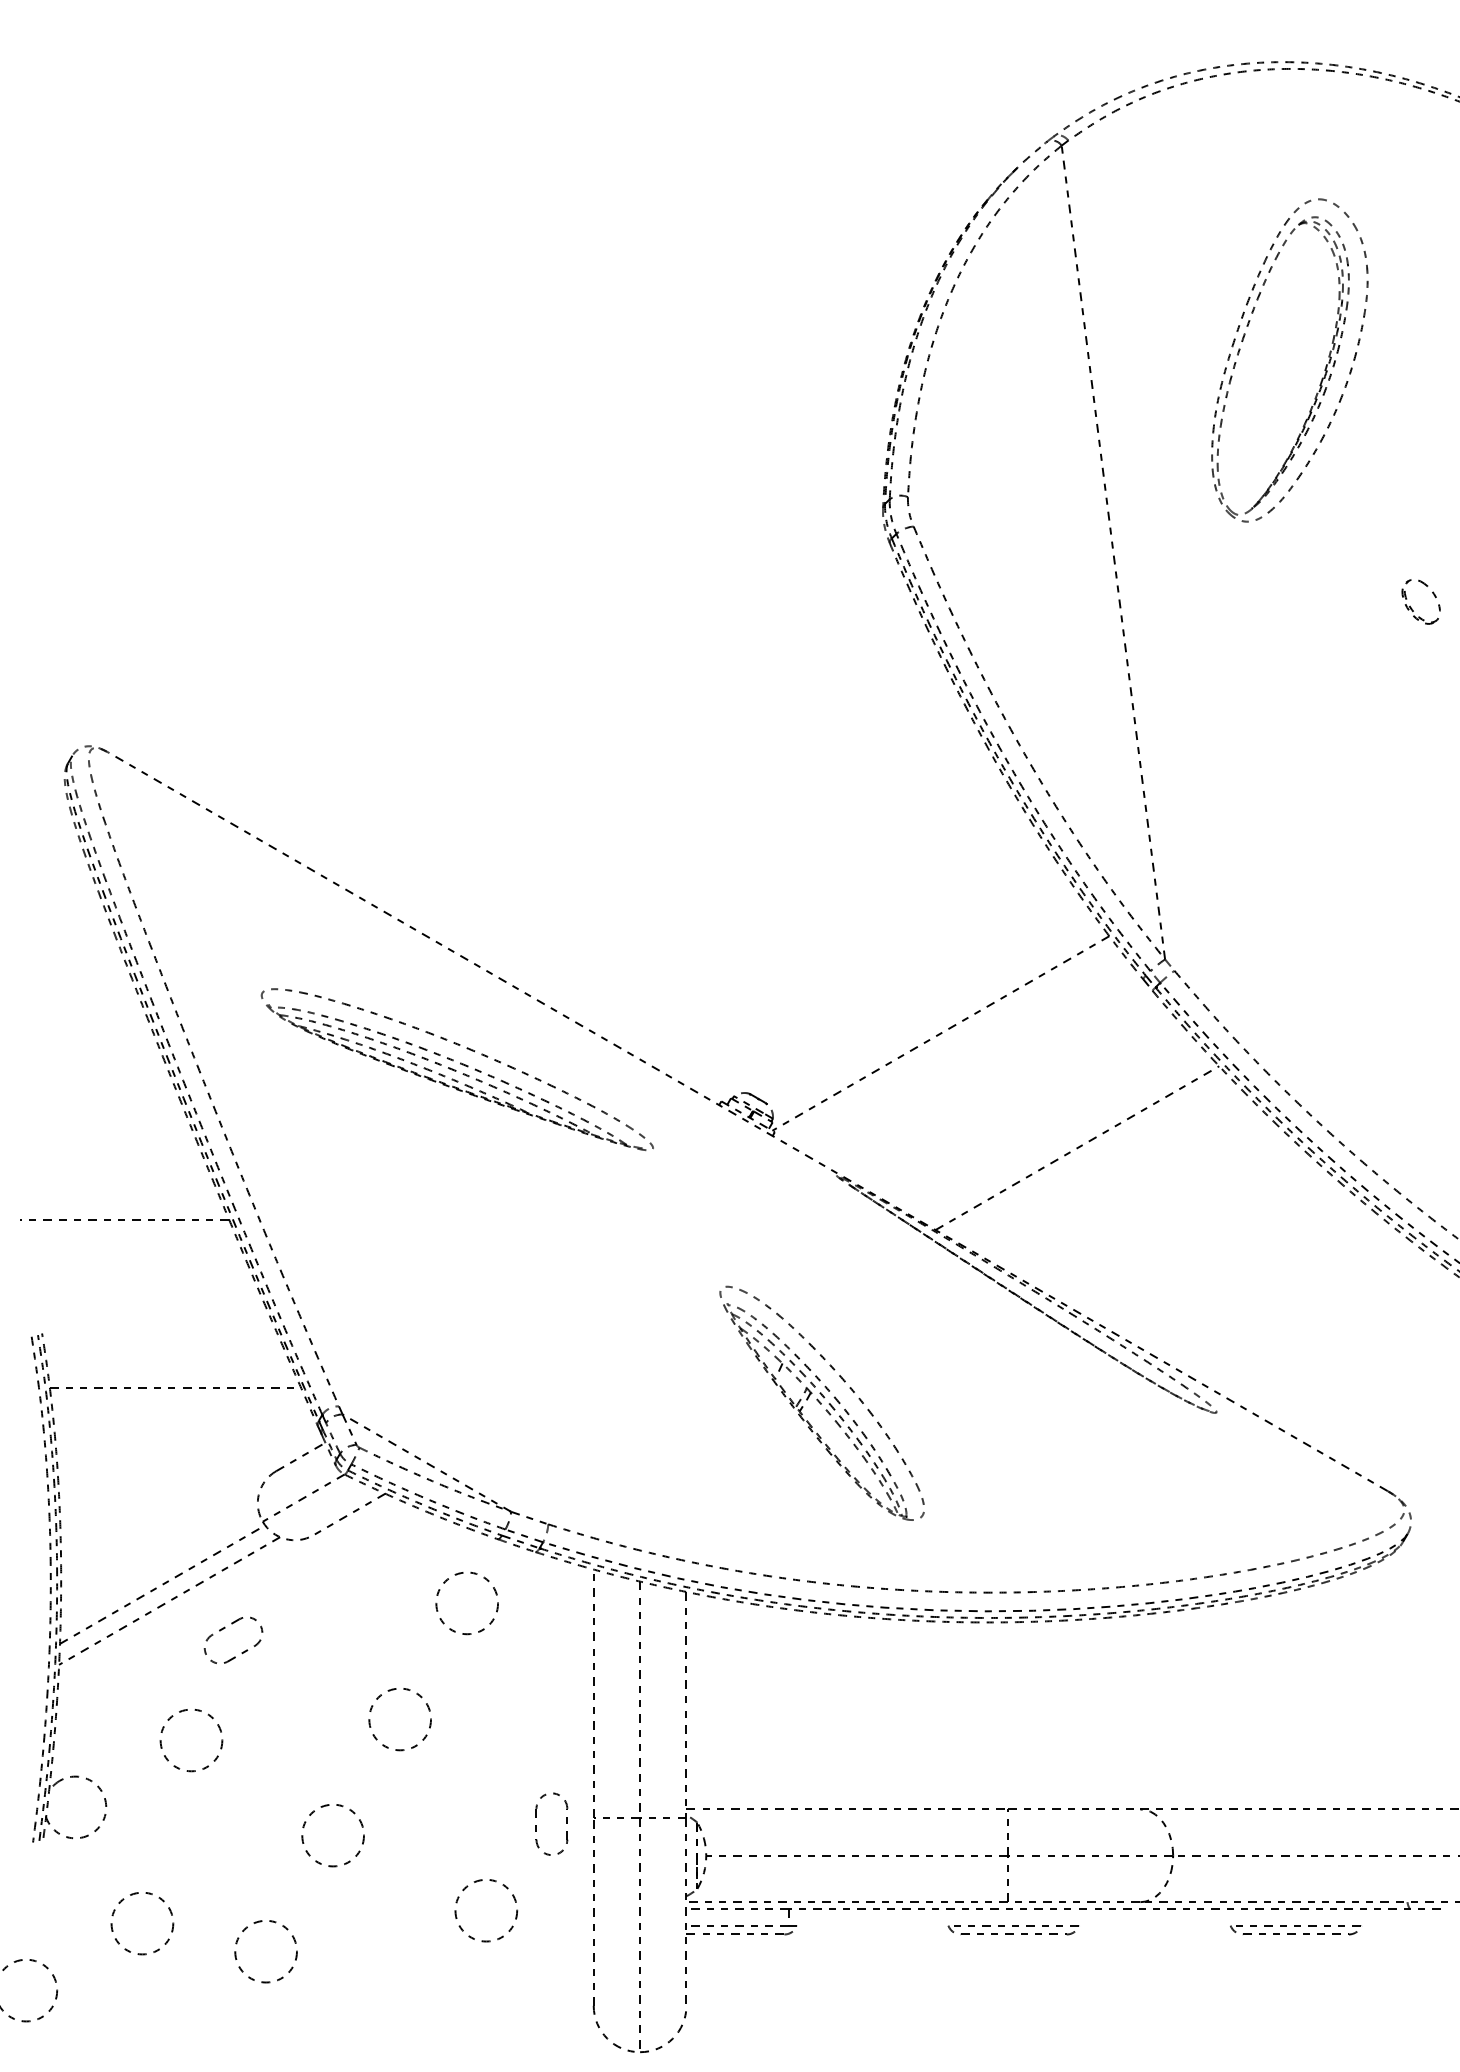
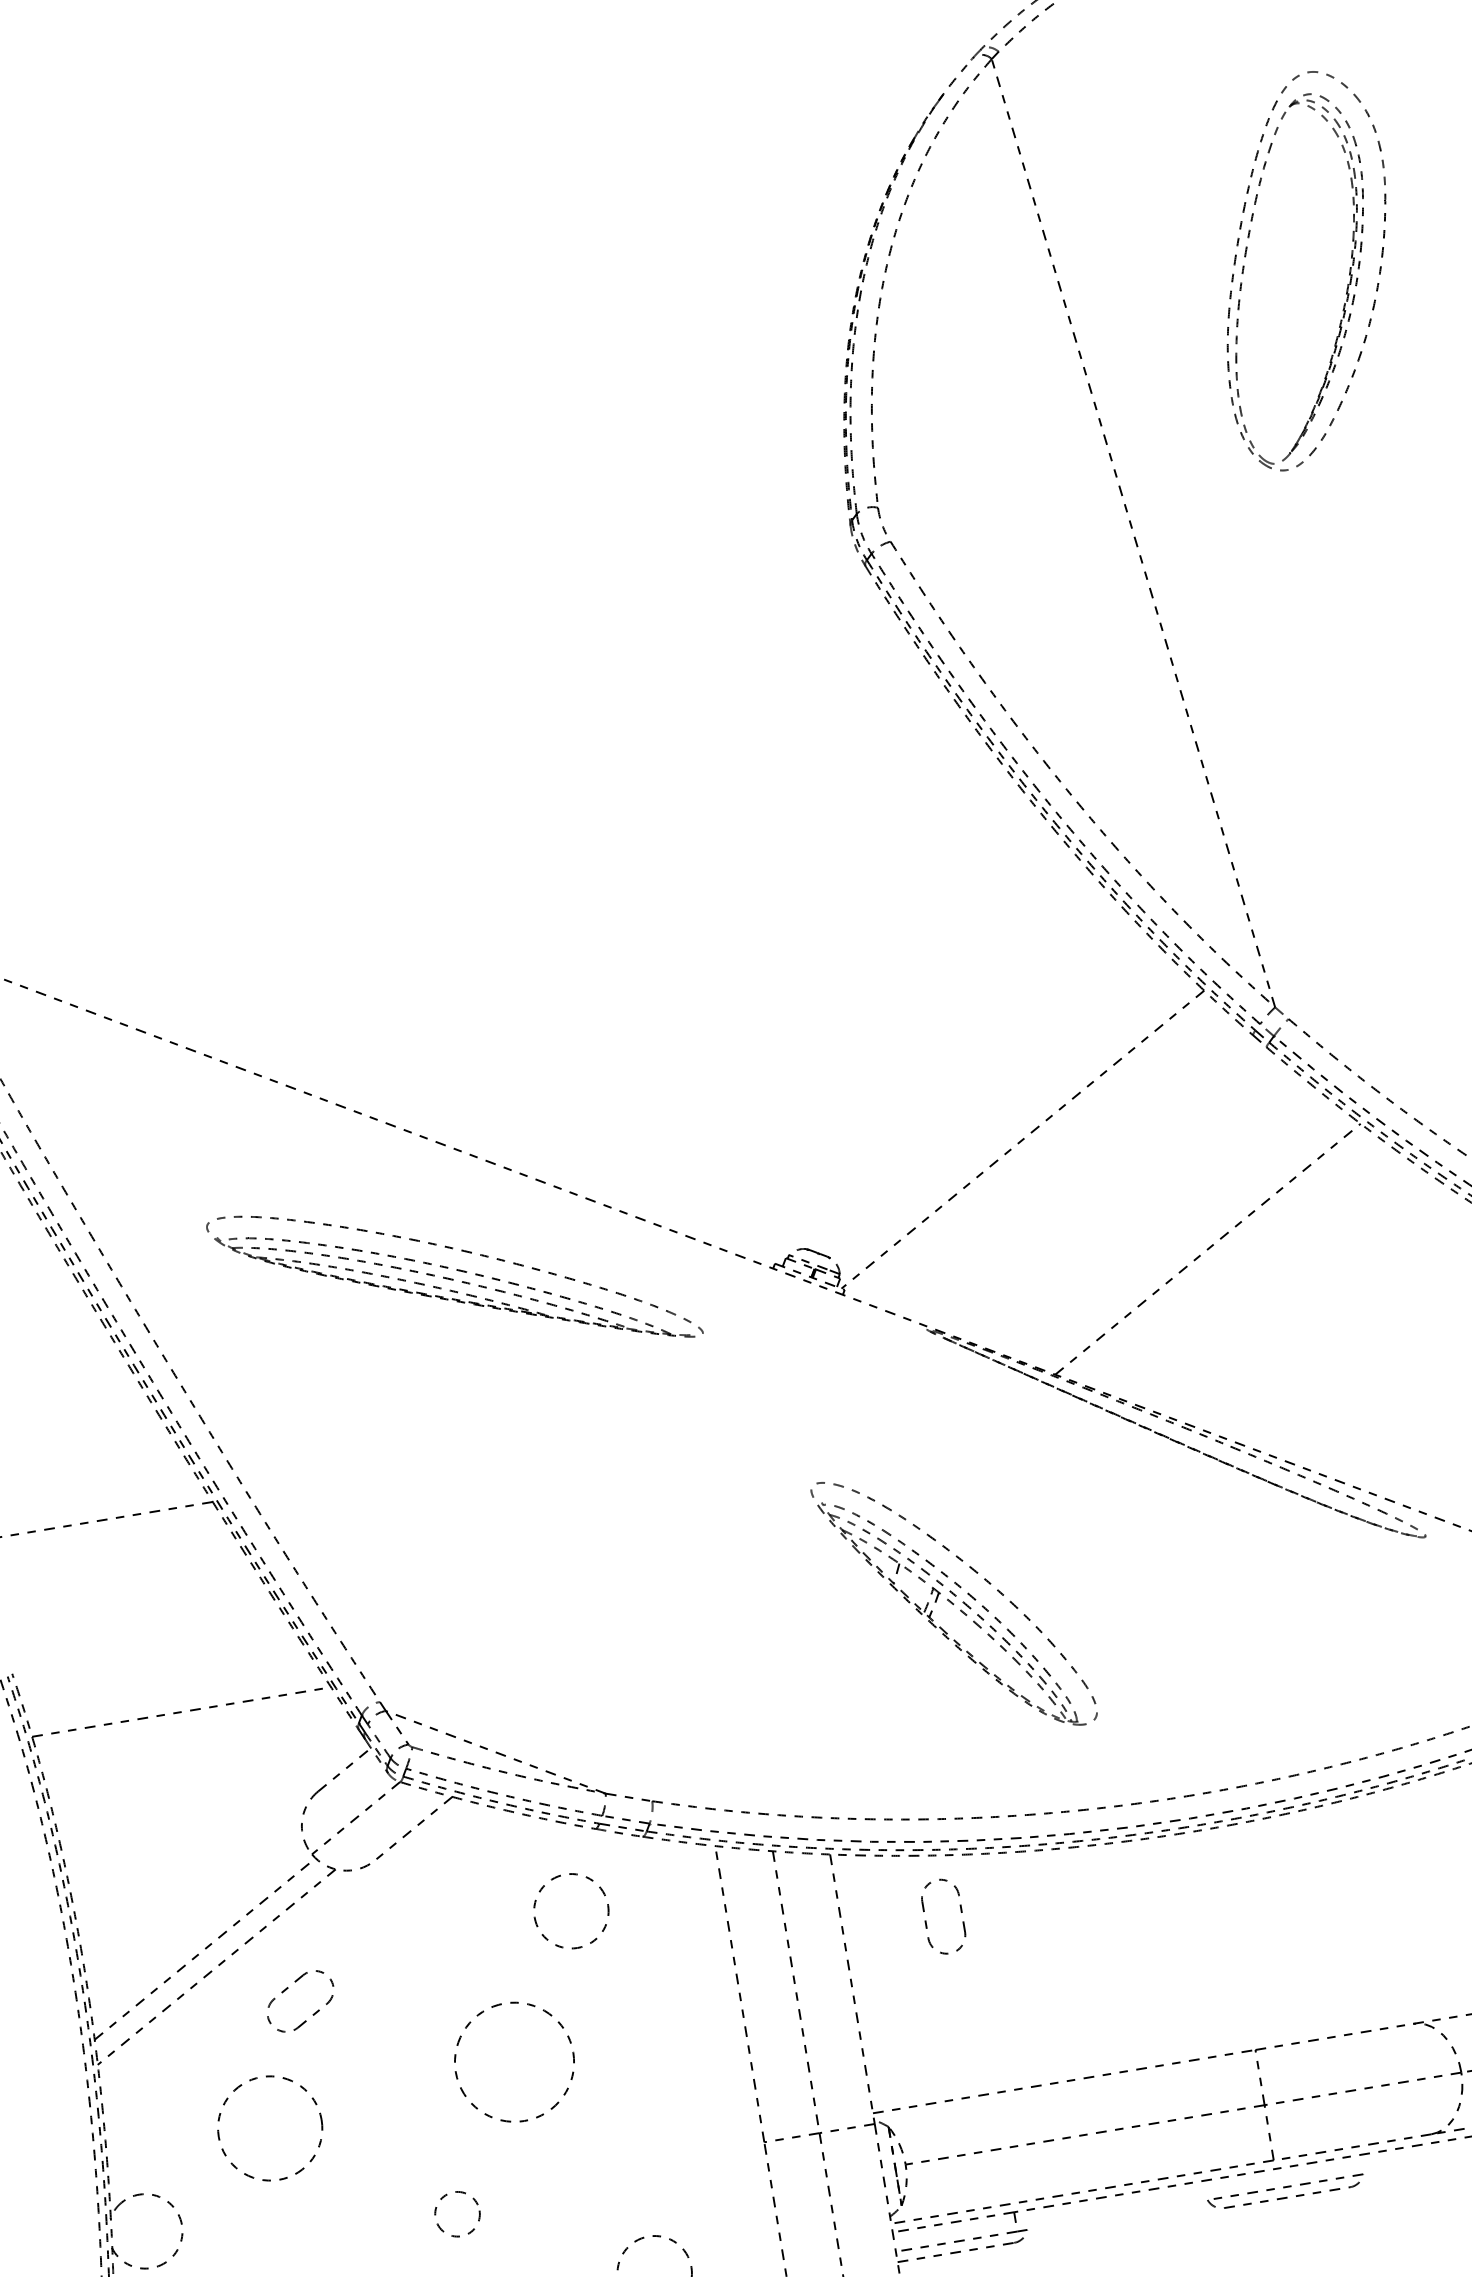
circle: (399, 1719) -> (513, 2062), size x1.6
circle: (191, 1740) -> (270, 2128), size x1.4
part: (566, 1823) -> (960, 1912), moved
circle: (332, 1835) -> (456, 2214), size x0.6

